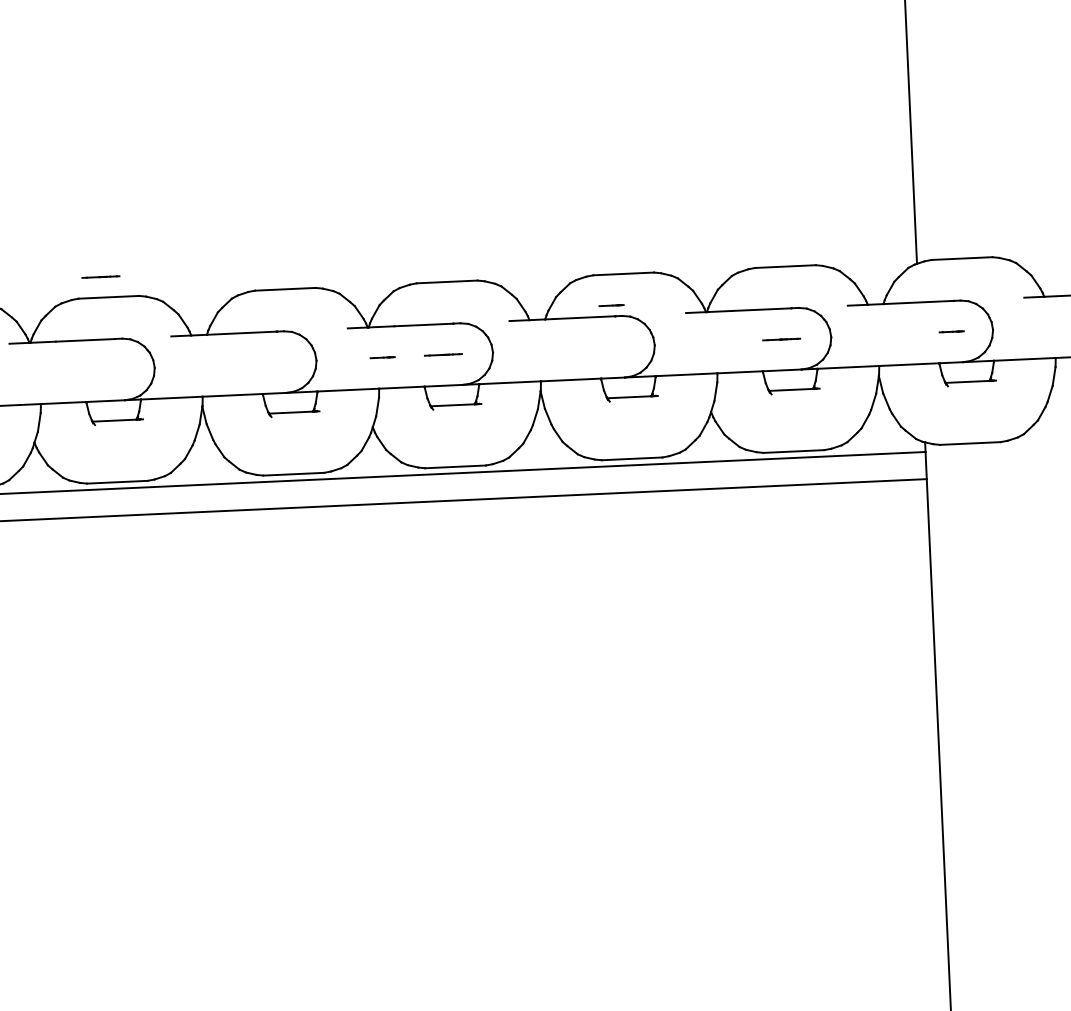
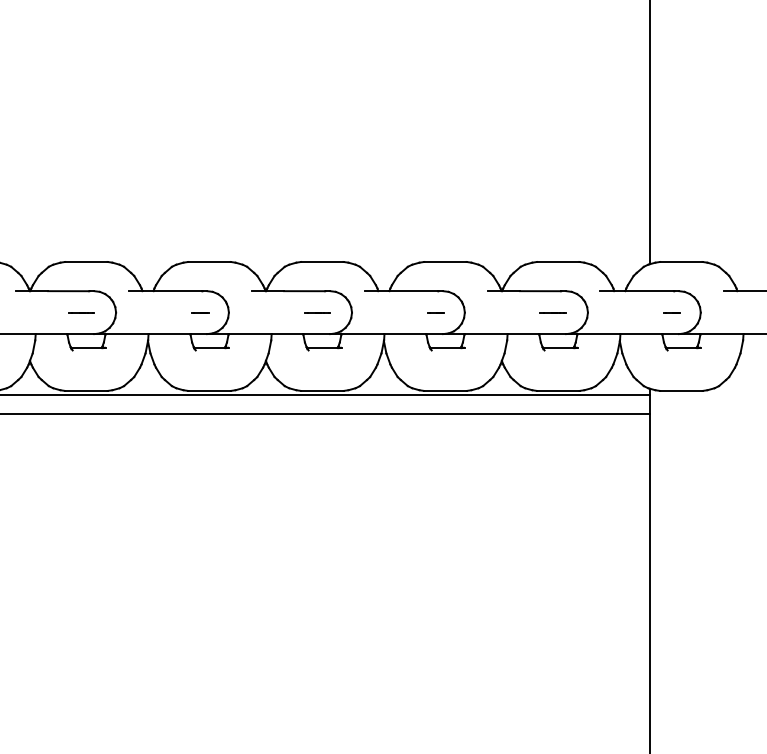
line: (100, 276) -> (81, 312), moved
line: (610, 305) -> (435, 312), moved
line: (383, 357) -> (200, 312), moved

